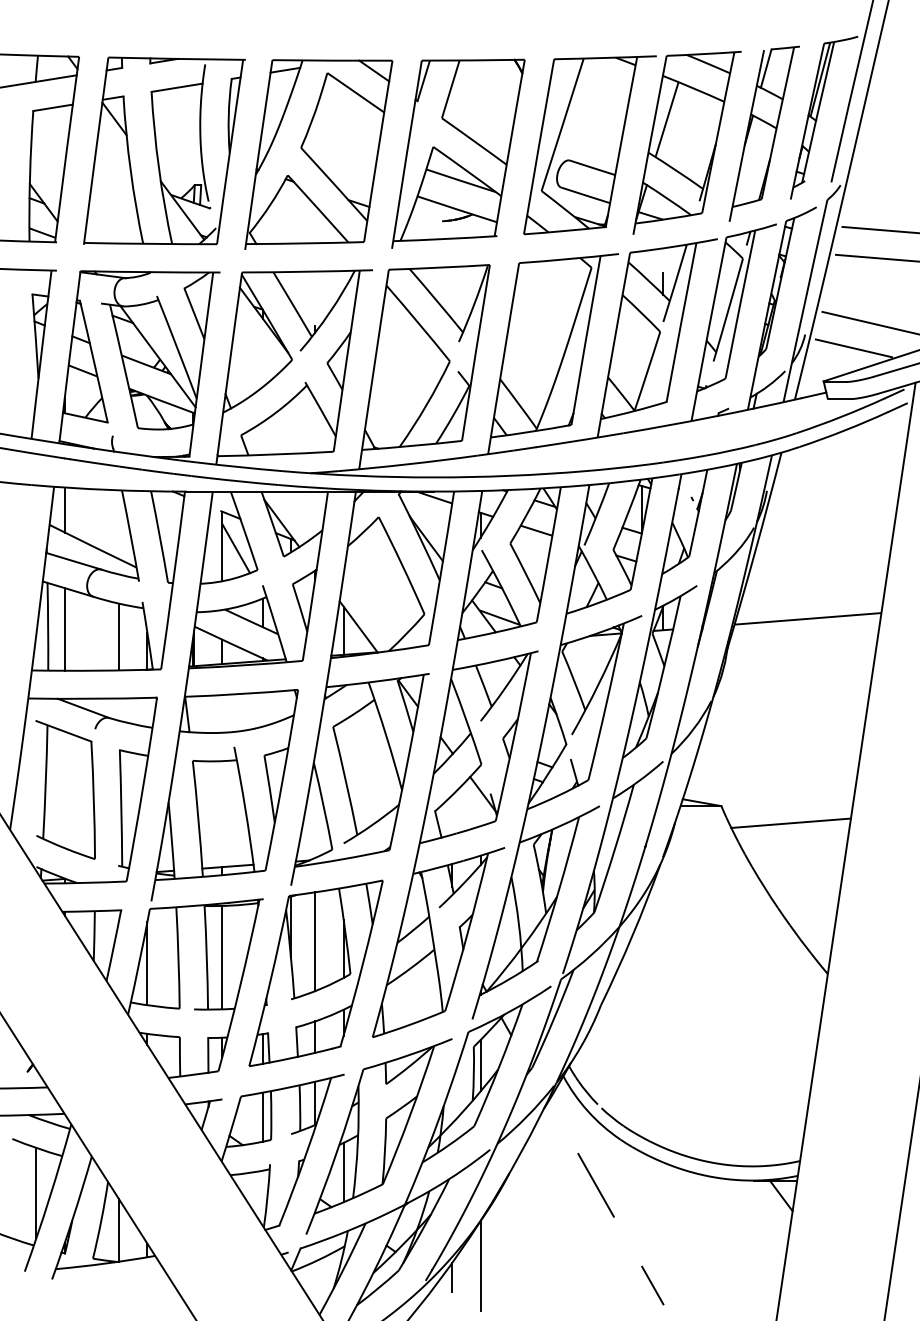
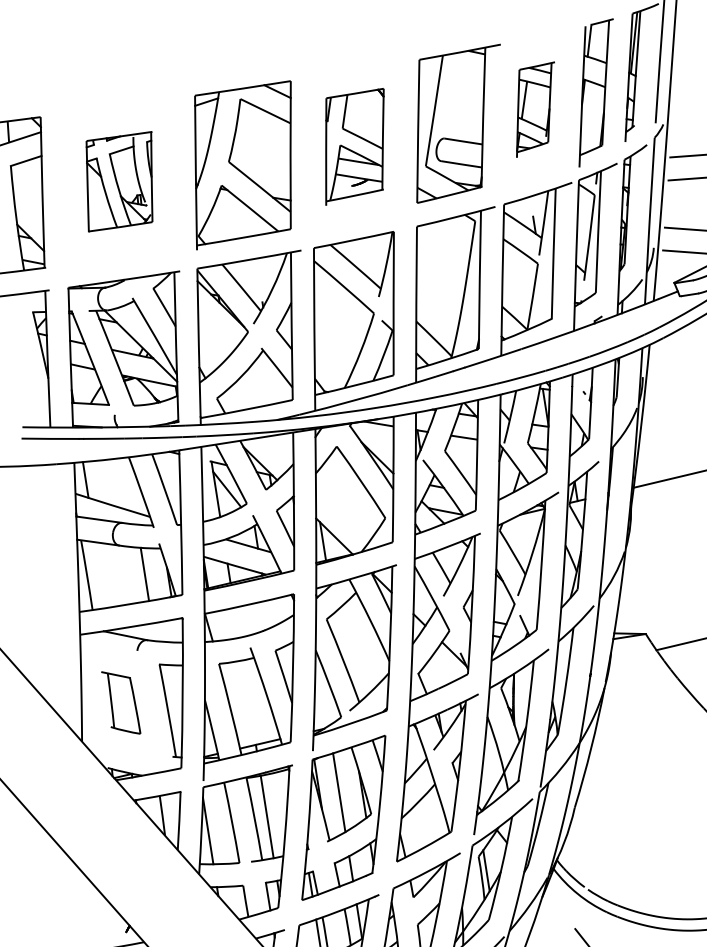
part: (686, 142) -> (535, 109), size x0.6
part: (164, 150) -> (120, 181), size x0.6
part: (458, 153) -> (354, 146), size x0.7
line: (64, 629) -> (100, 575), removed
part: (65, 789) -> (121, 702), size x0.6

